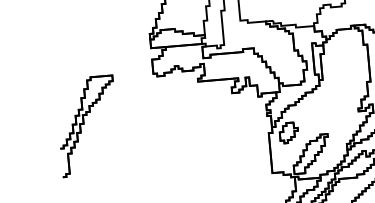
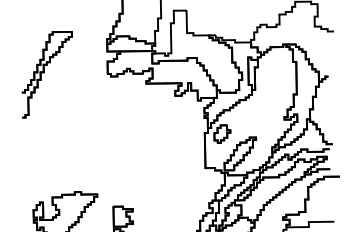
part: (86, 126) -> (46, 74), moved

